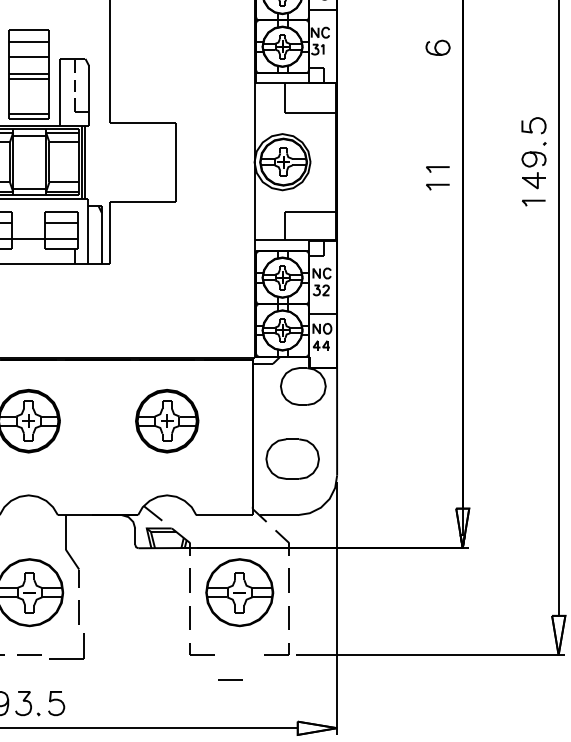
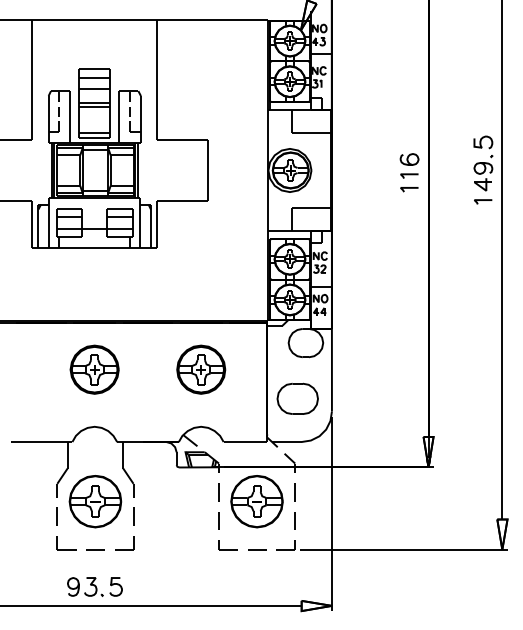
curve: (436, 47) -> (408, 159), moved
part: (67, 647) -> (124, 543), size x0.71
line: (231, 679) -> (257, 549), moved

